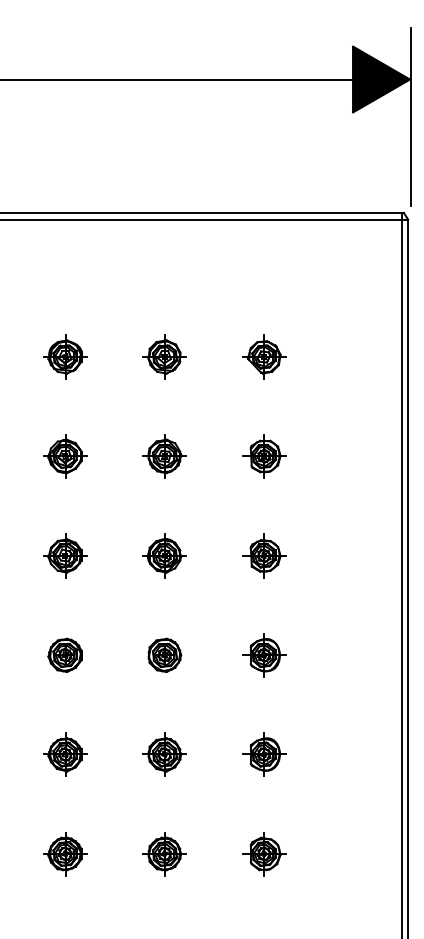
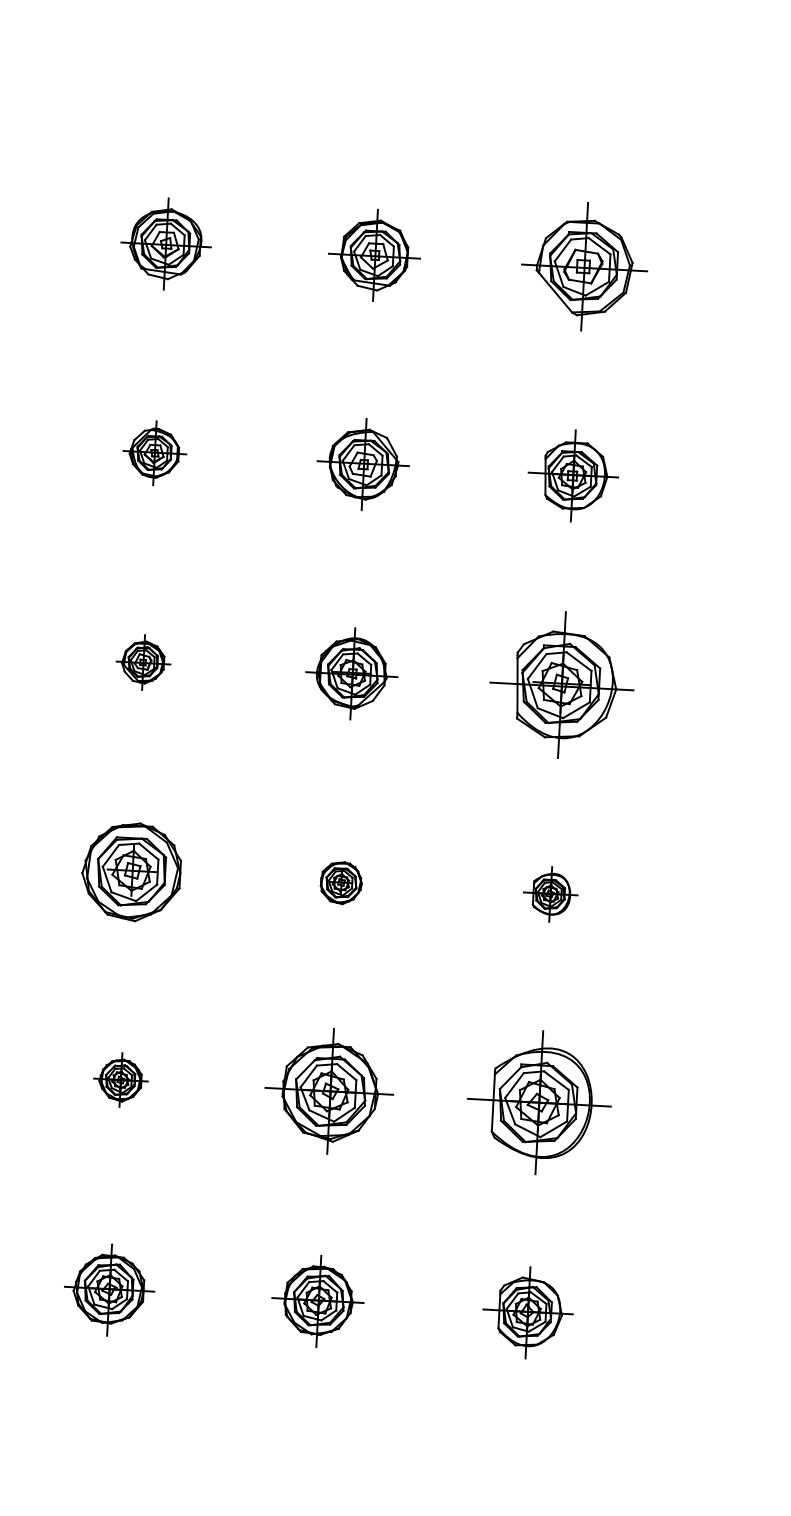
part: (264, 356) -> (584, 265), size x1.4
part: (65, 456) -> (154, 453), size x0.7
part: (65, 555) -> (143, 661), size x0.6
part: (264, 555) -> (562, 684), size x1.6
part: (64, 654) -> (130, 869), size x1.4
part: (164, 655) -> (340, 883), size x0.6
part: (264, 655) -> (550, 894), size x0.6
part: (65, 754) -> (120, 1080), size x0.6
part: (164, 754) -> (329, 1091), size x1.4
part: (264, 754) -> (539, 1102), size x1.6

